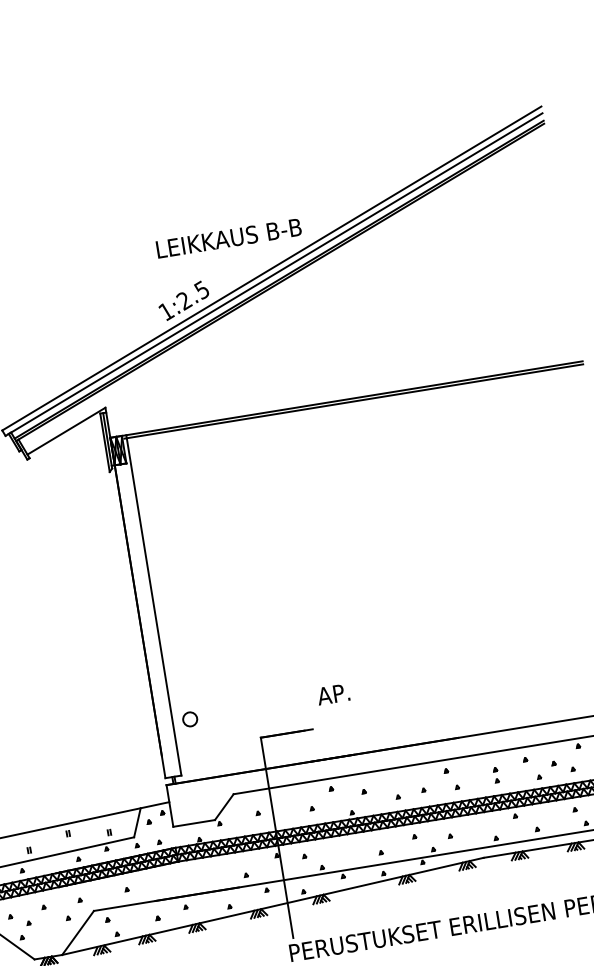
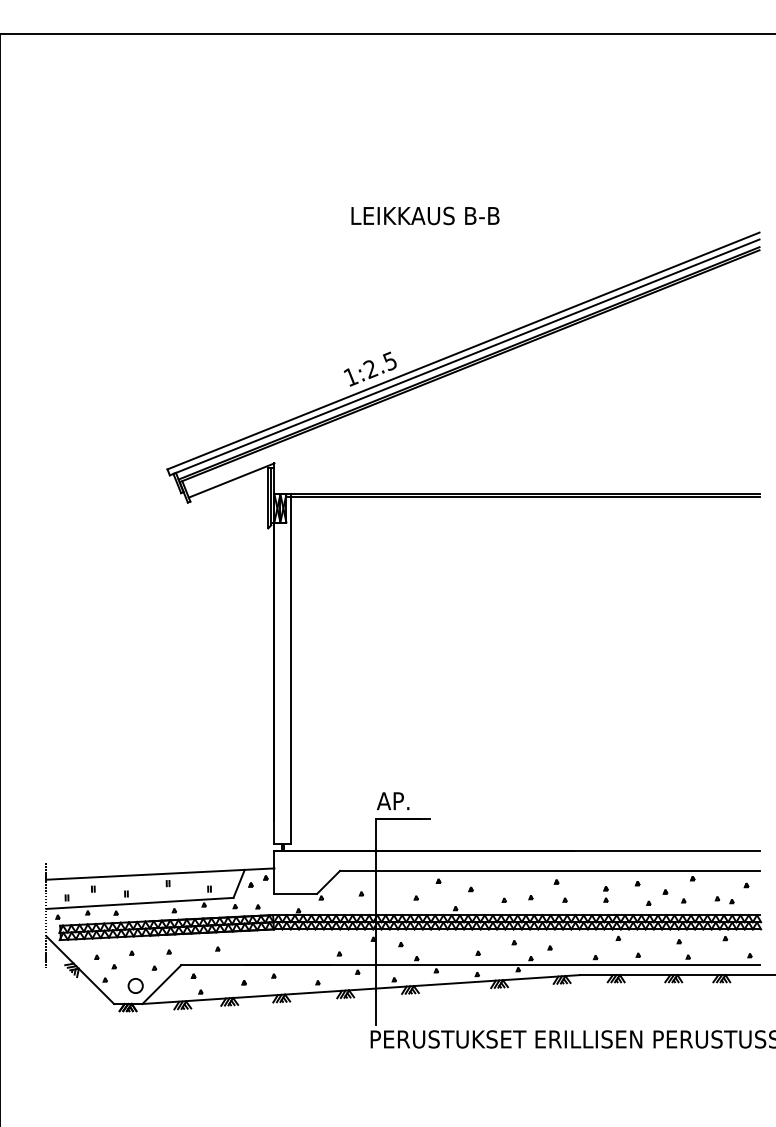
text: (228, 237) -> (425, 215), moved
text: (332, 694) -> (392, 801), moved
part: (189, 718) -> (135, 985), moved

